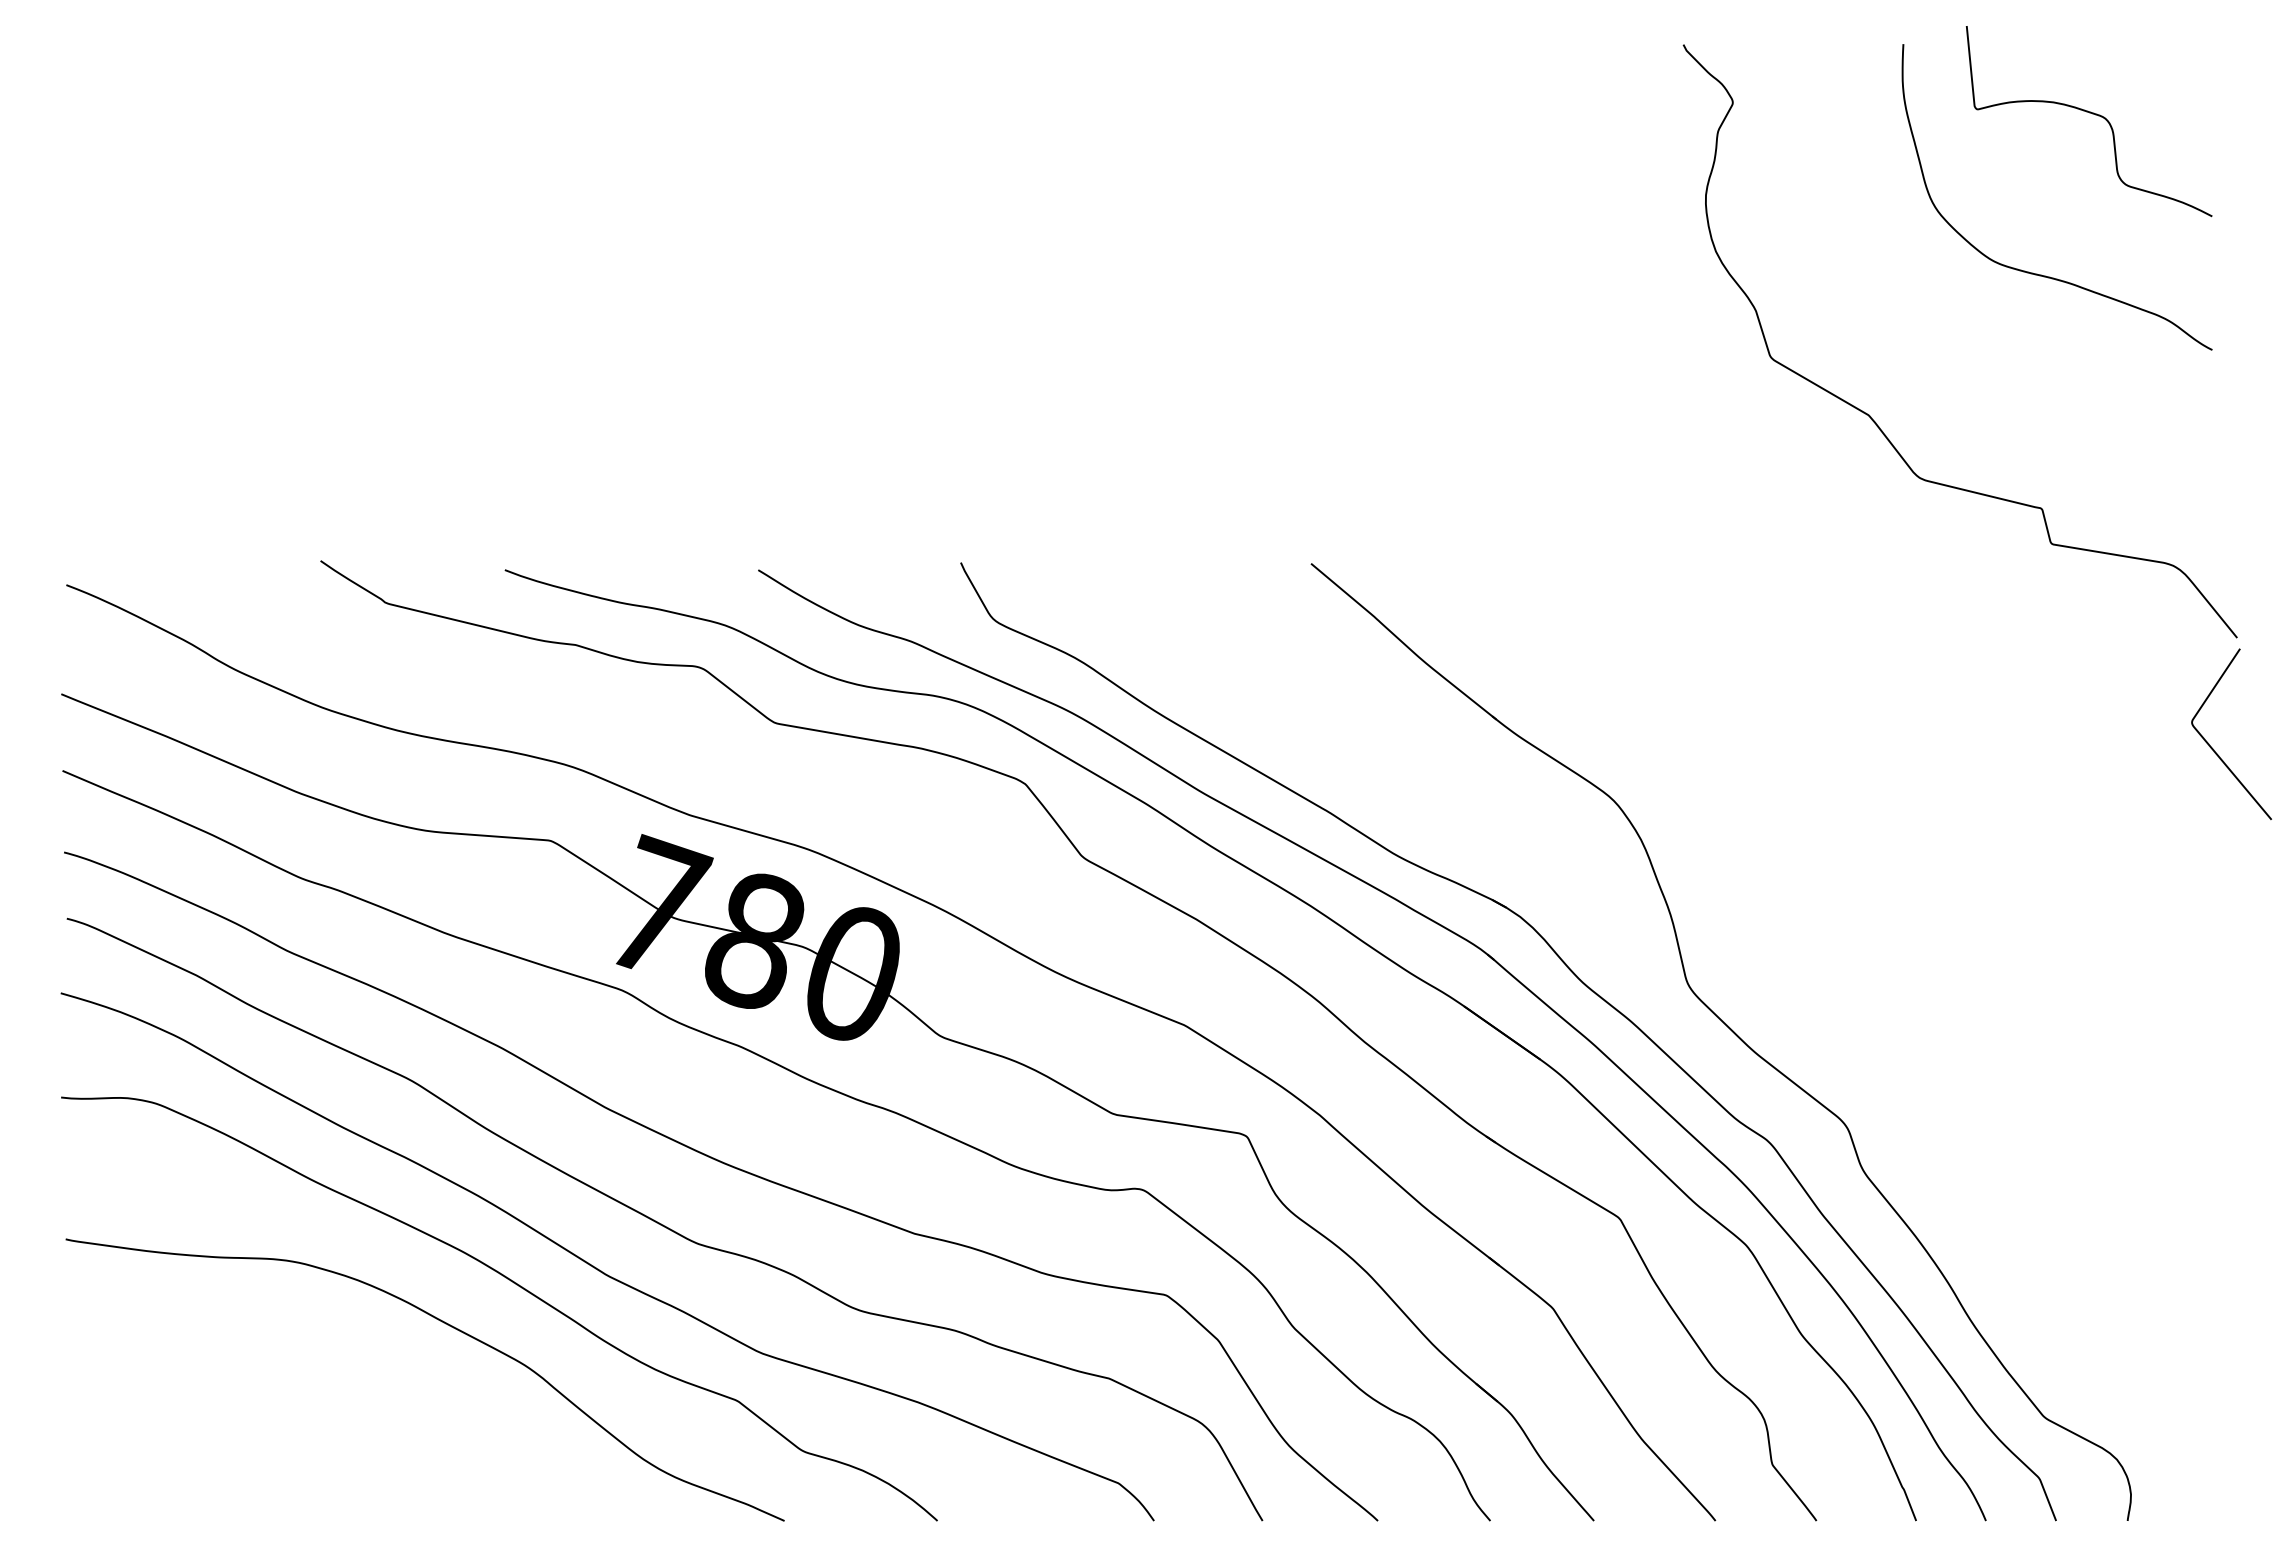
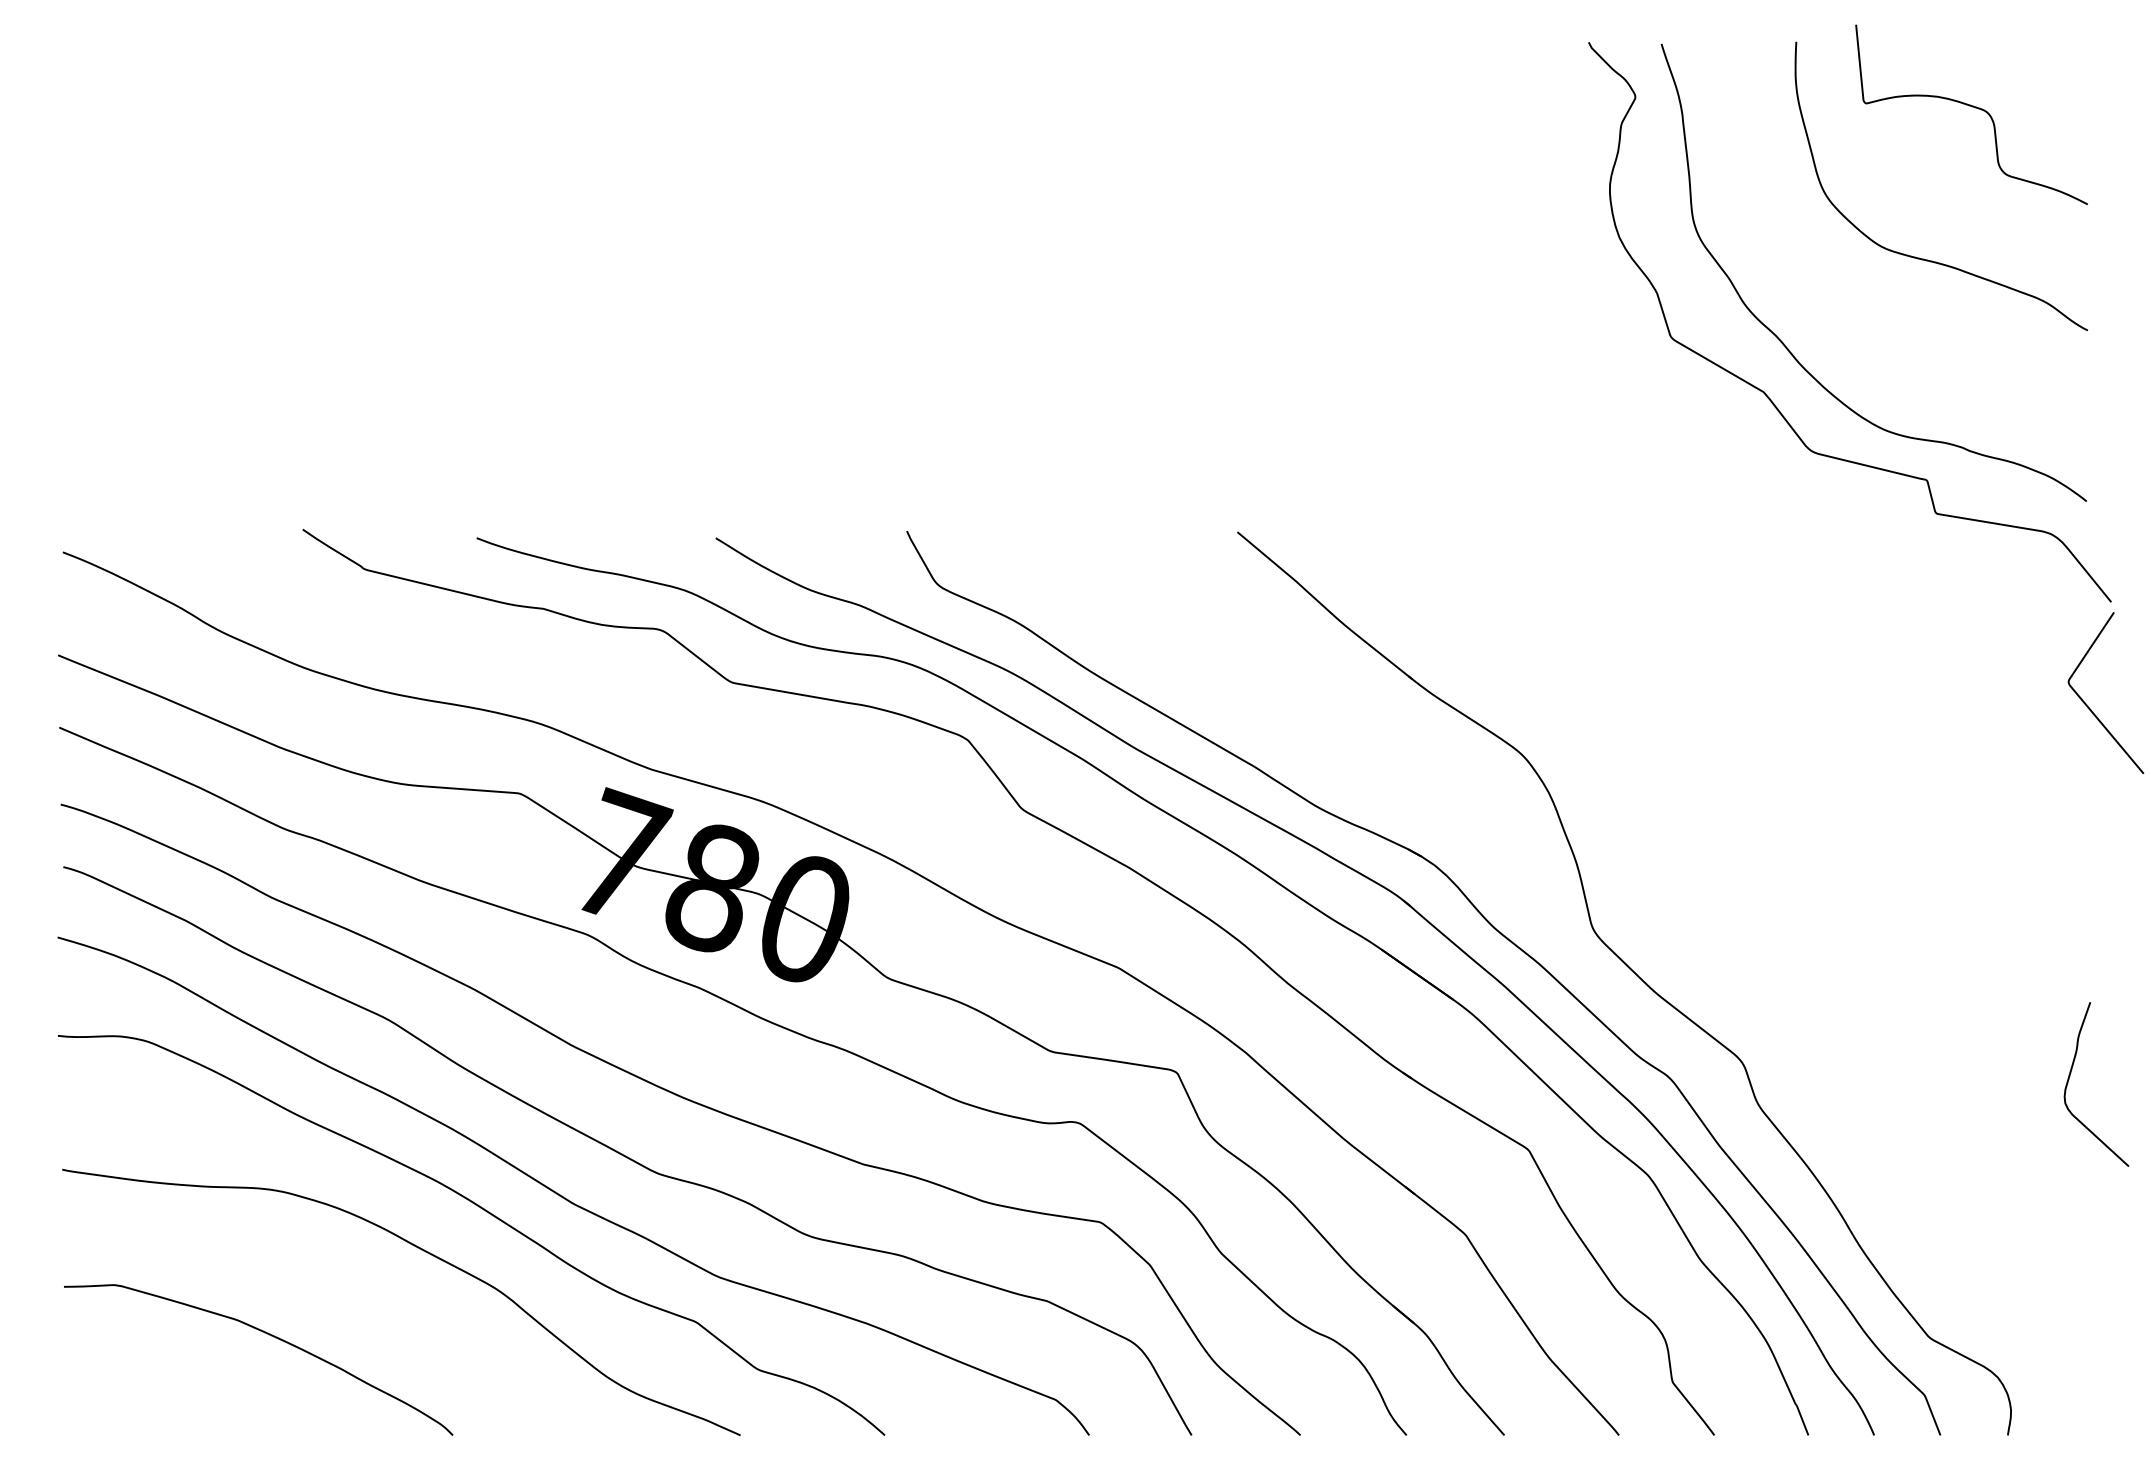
curve: (1890, 363) -> (1784, 343), added
curve: (2194, 1138) -> (2070, 1074), added
curve: (281, 1413) -> (265, 1333), added

